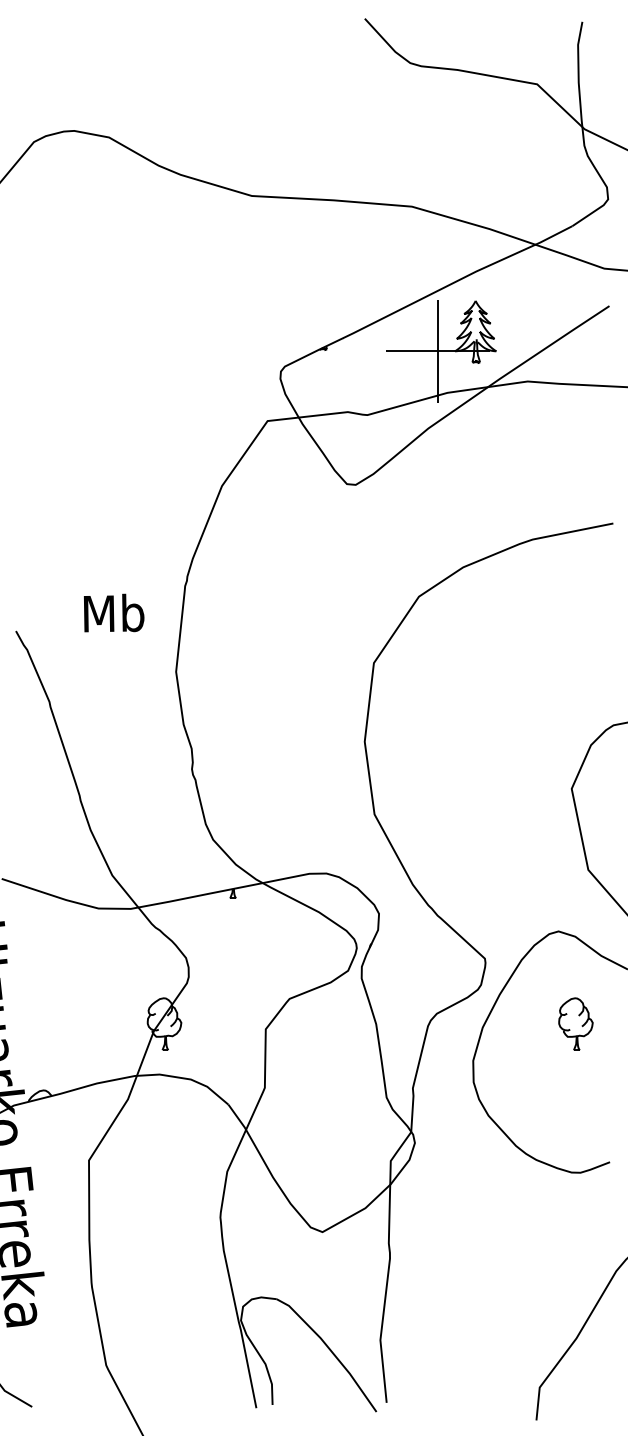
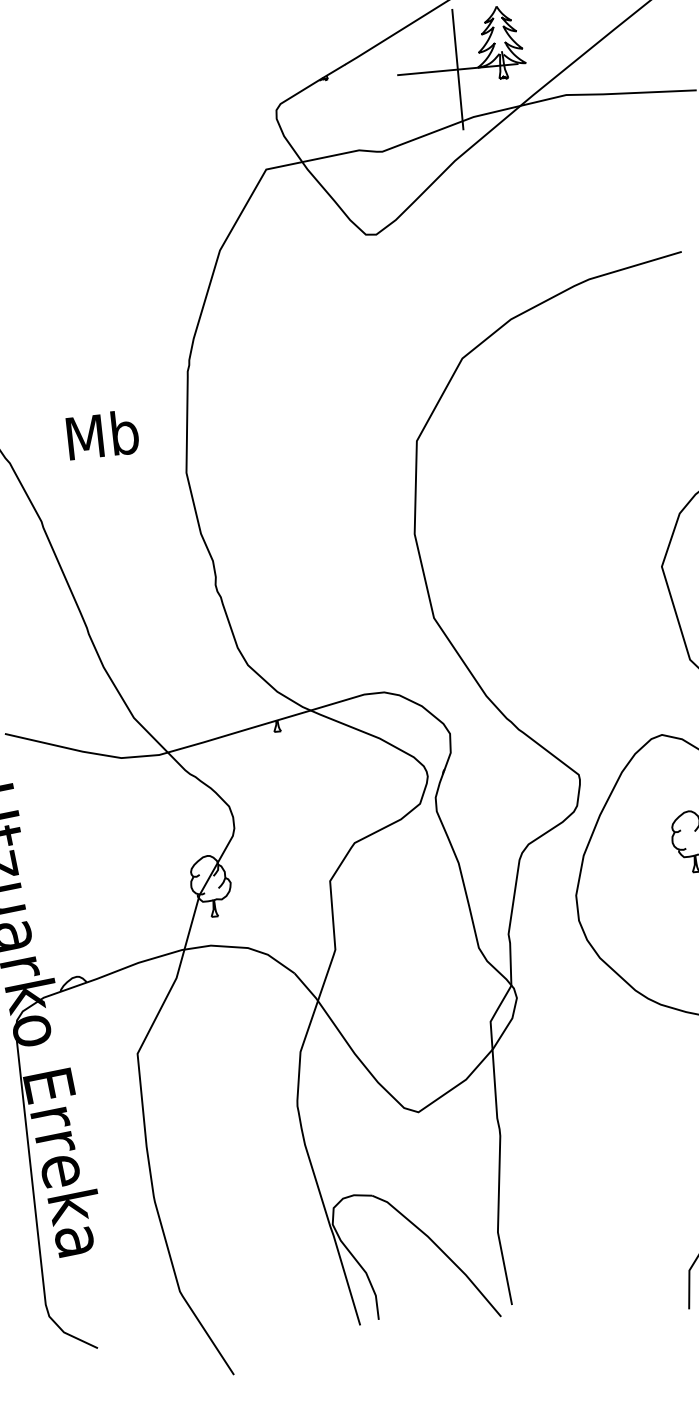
text: (114, 612) -> (103, 434), moved

